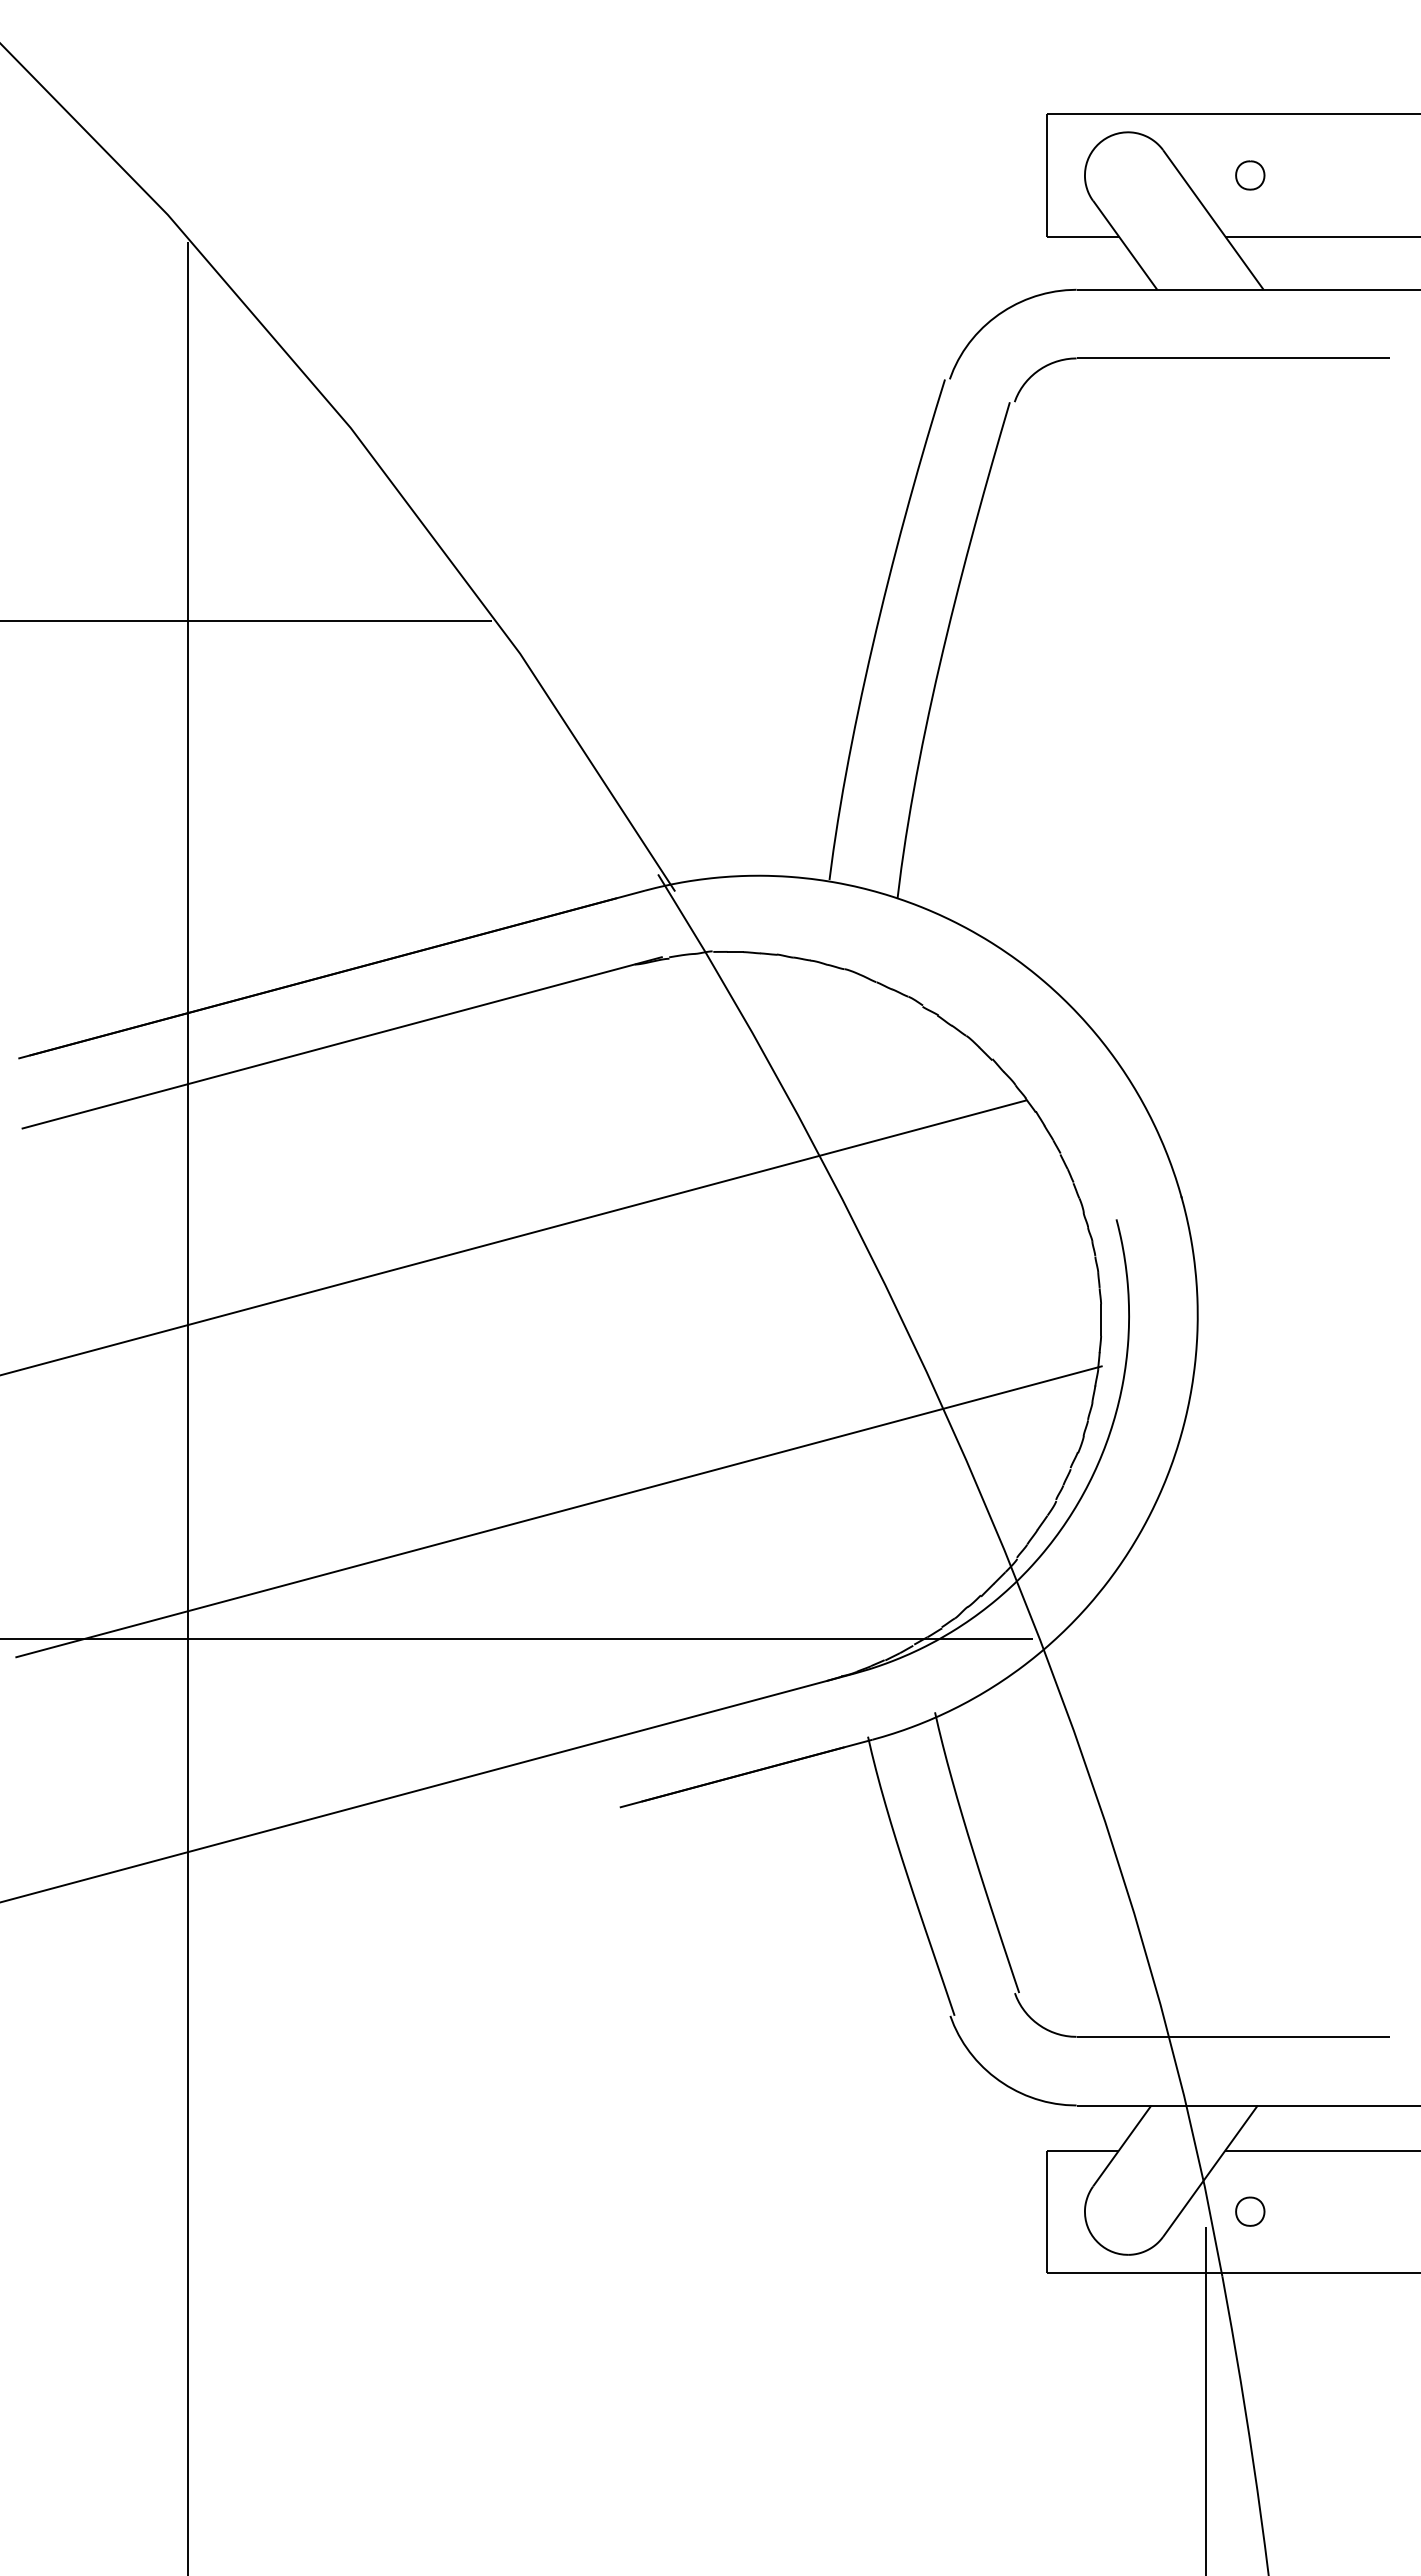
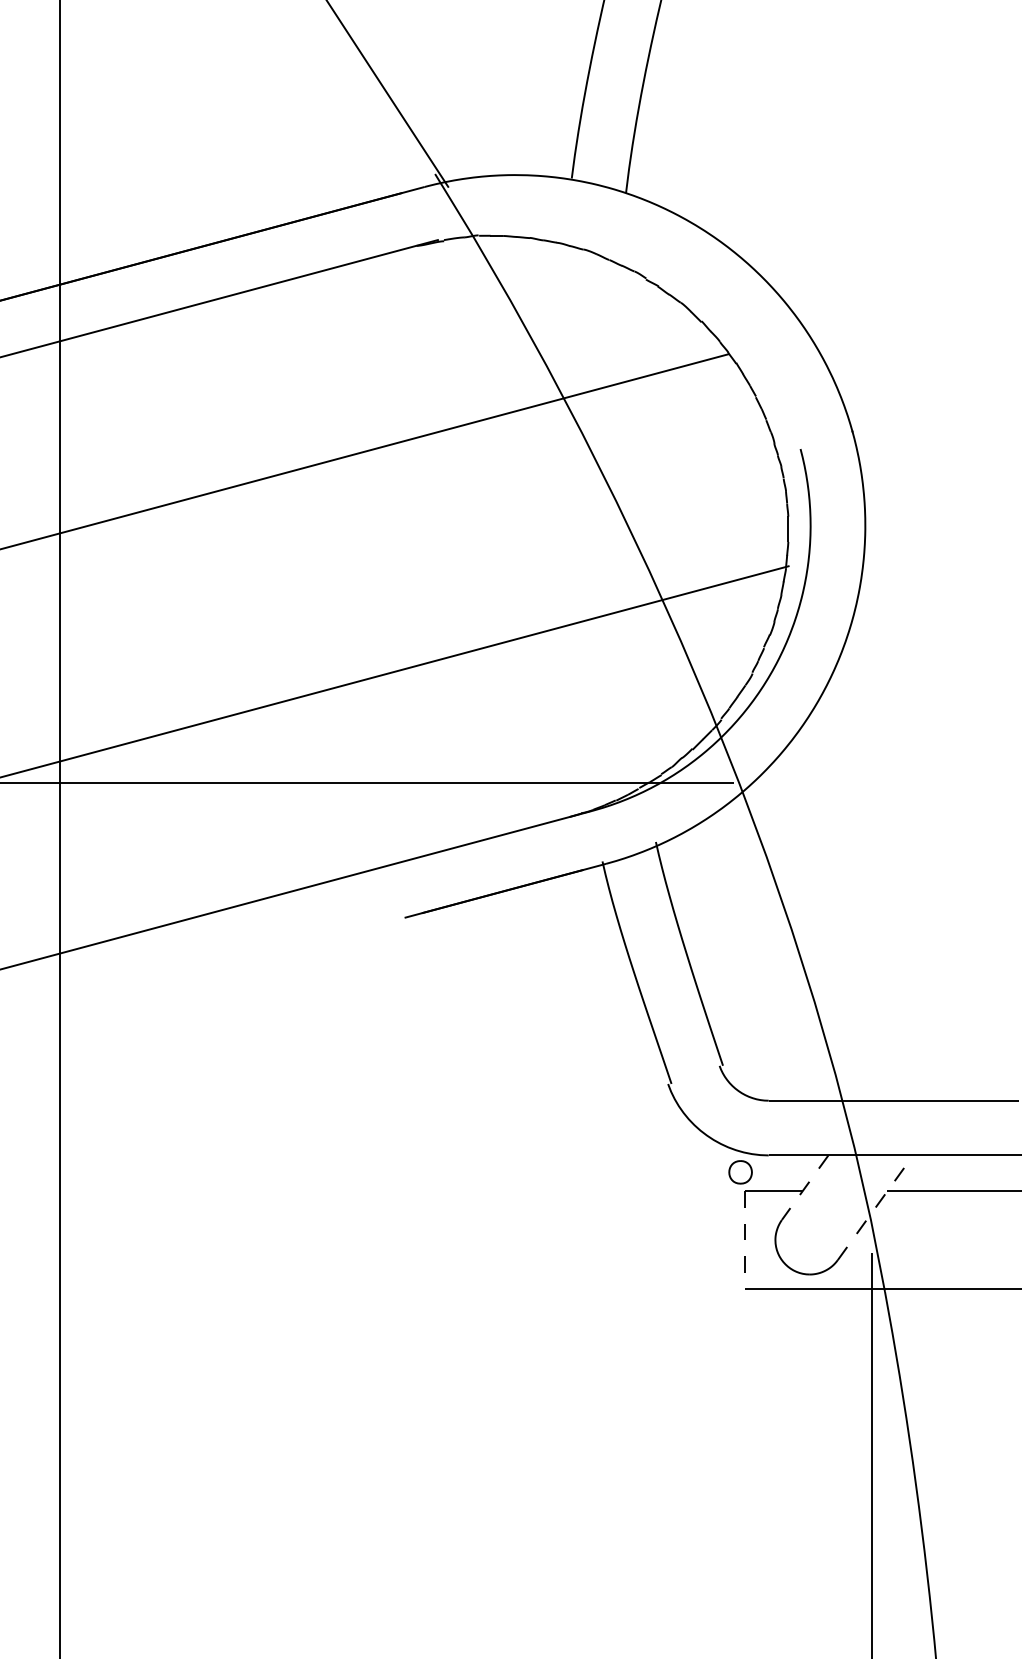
line: (1122, 2145) -> (805, 1187), solid -> dashed
line: (1210, 2171) -> (875, 1208), solid -> dashed
part: (1250, 2211) -> (740, 1172), moved
line: (1046, 2212) -> (744, 1240), solid -> dashed

